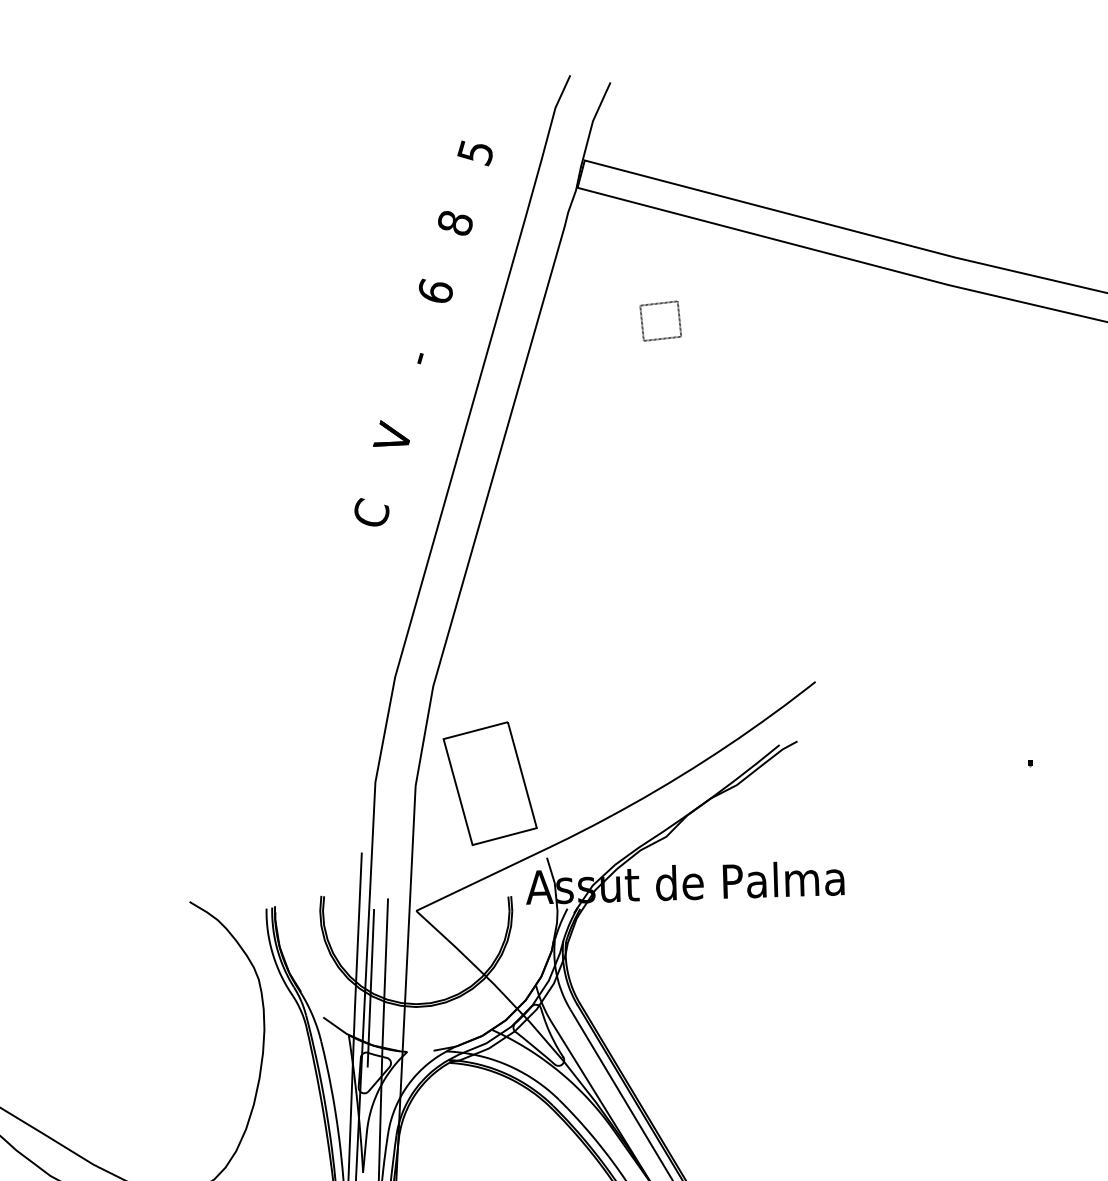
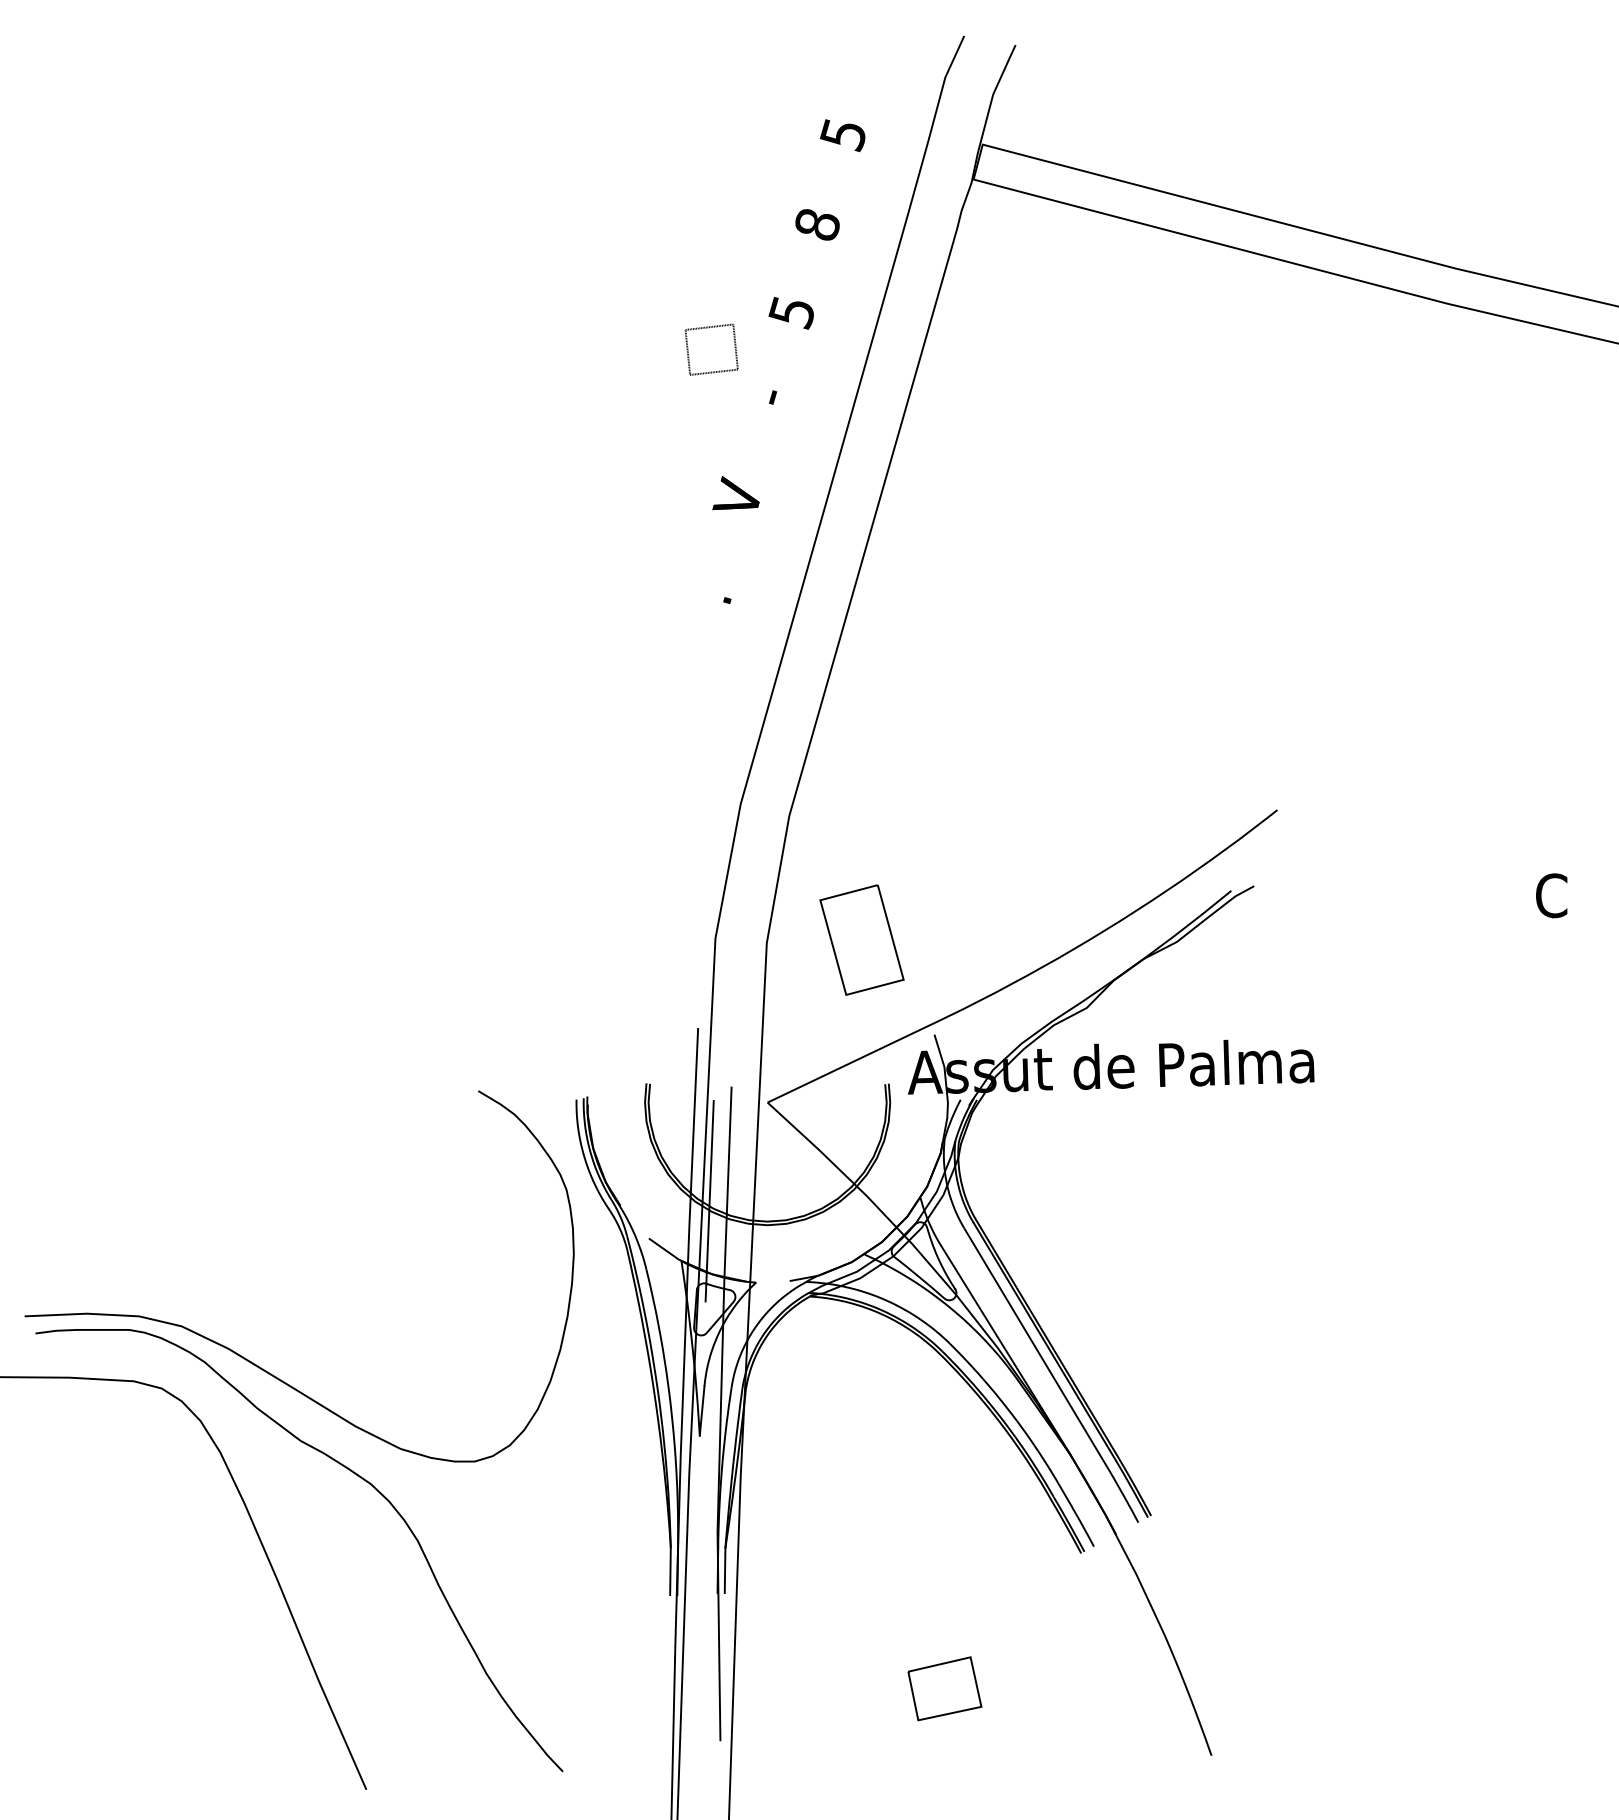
text: (434, 291) -> (791, 312), 6 -> 5
part: (660, 320) -> (711, 349), moved
text: (371, 512) -> (710, 593), C -> .
text: (1030, 748) -> (1551, 895), . -> C
part: (489, 783) -> (861, 939), size x0.7

